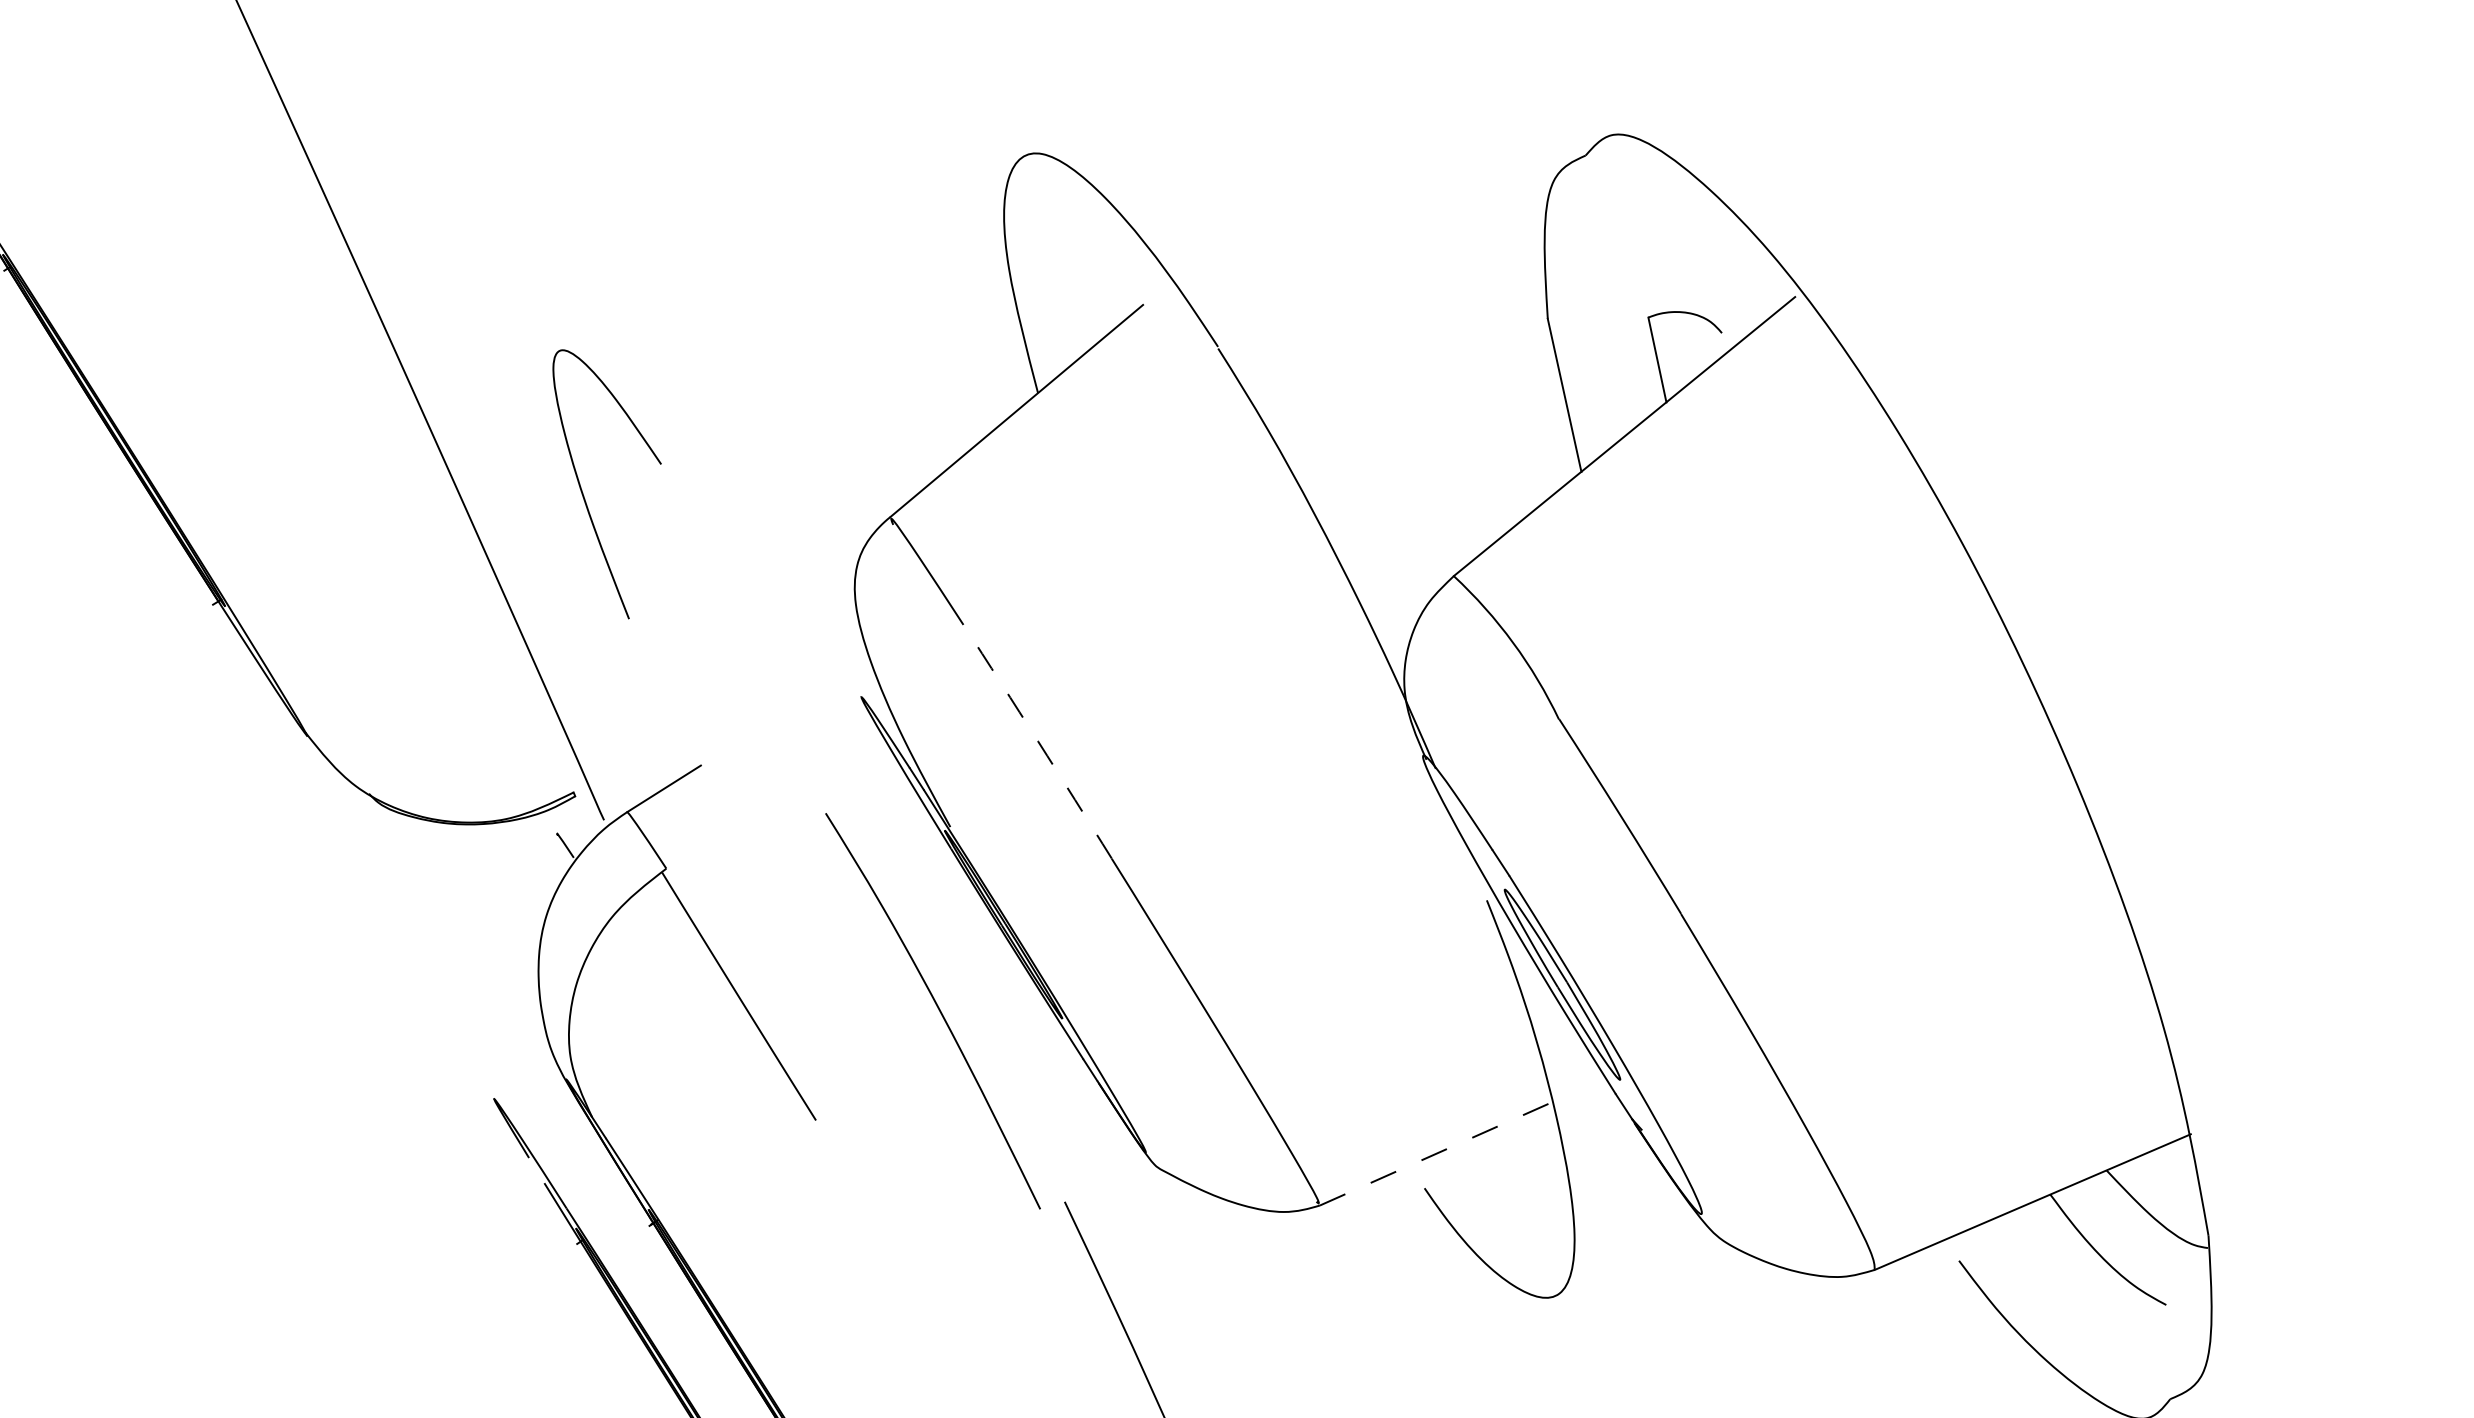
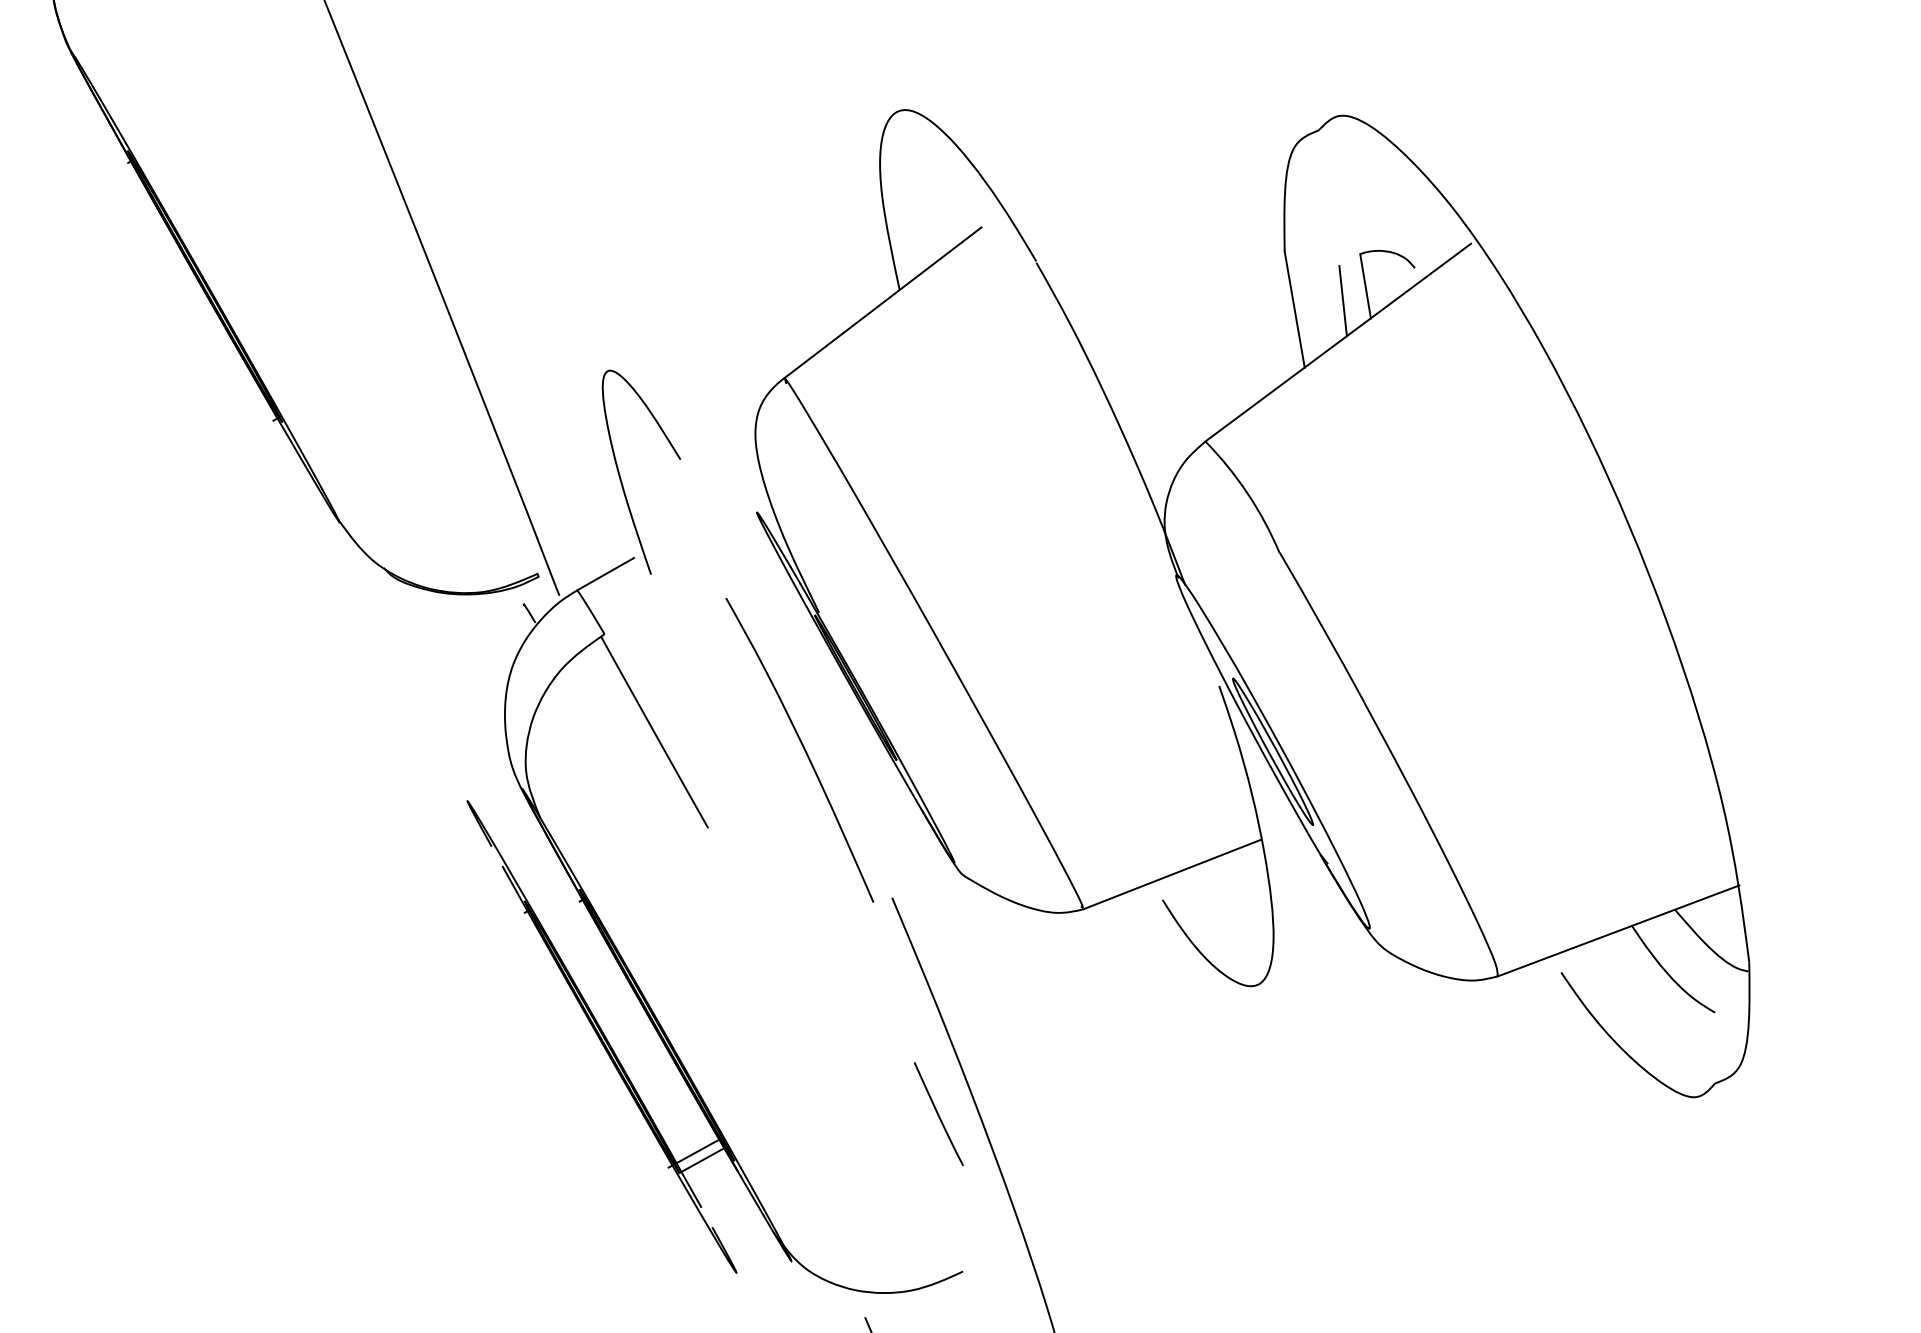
line: (1627, 381) -> (1342, 301), added
curve: (582, 487) -> (620, 474), moved
arc: (1037, 741) -> (887, 551), dashed -> solid
line: (1436, 1153) -> (1172, 874), dashed -> solid

